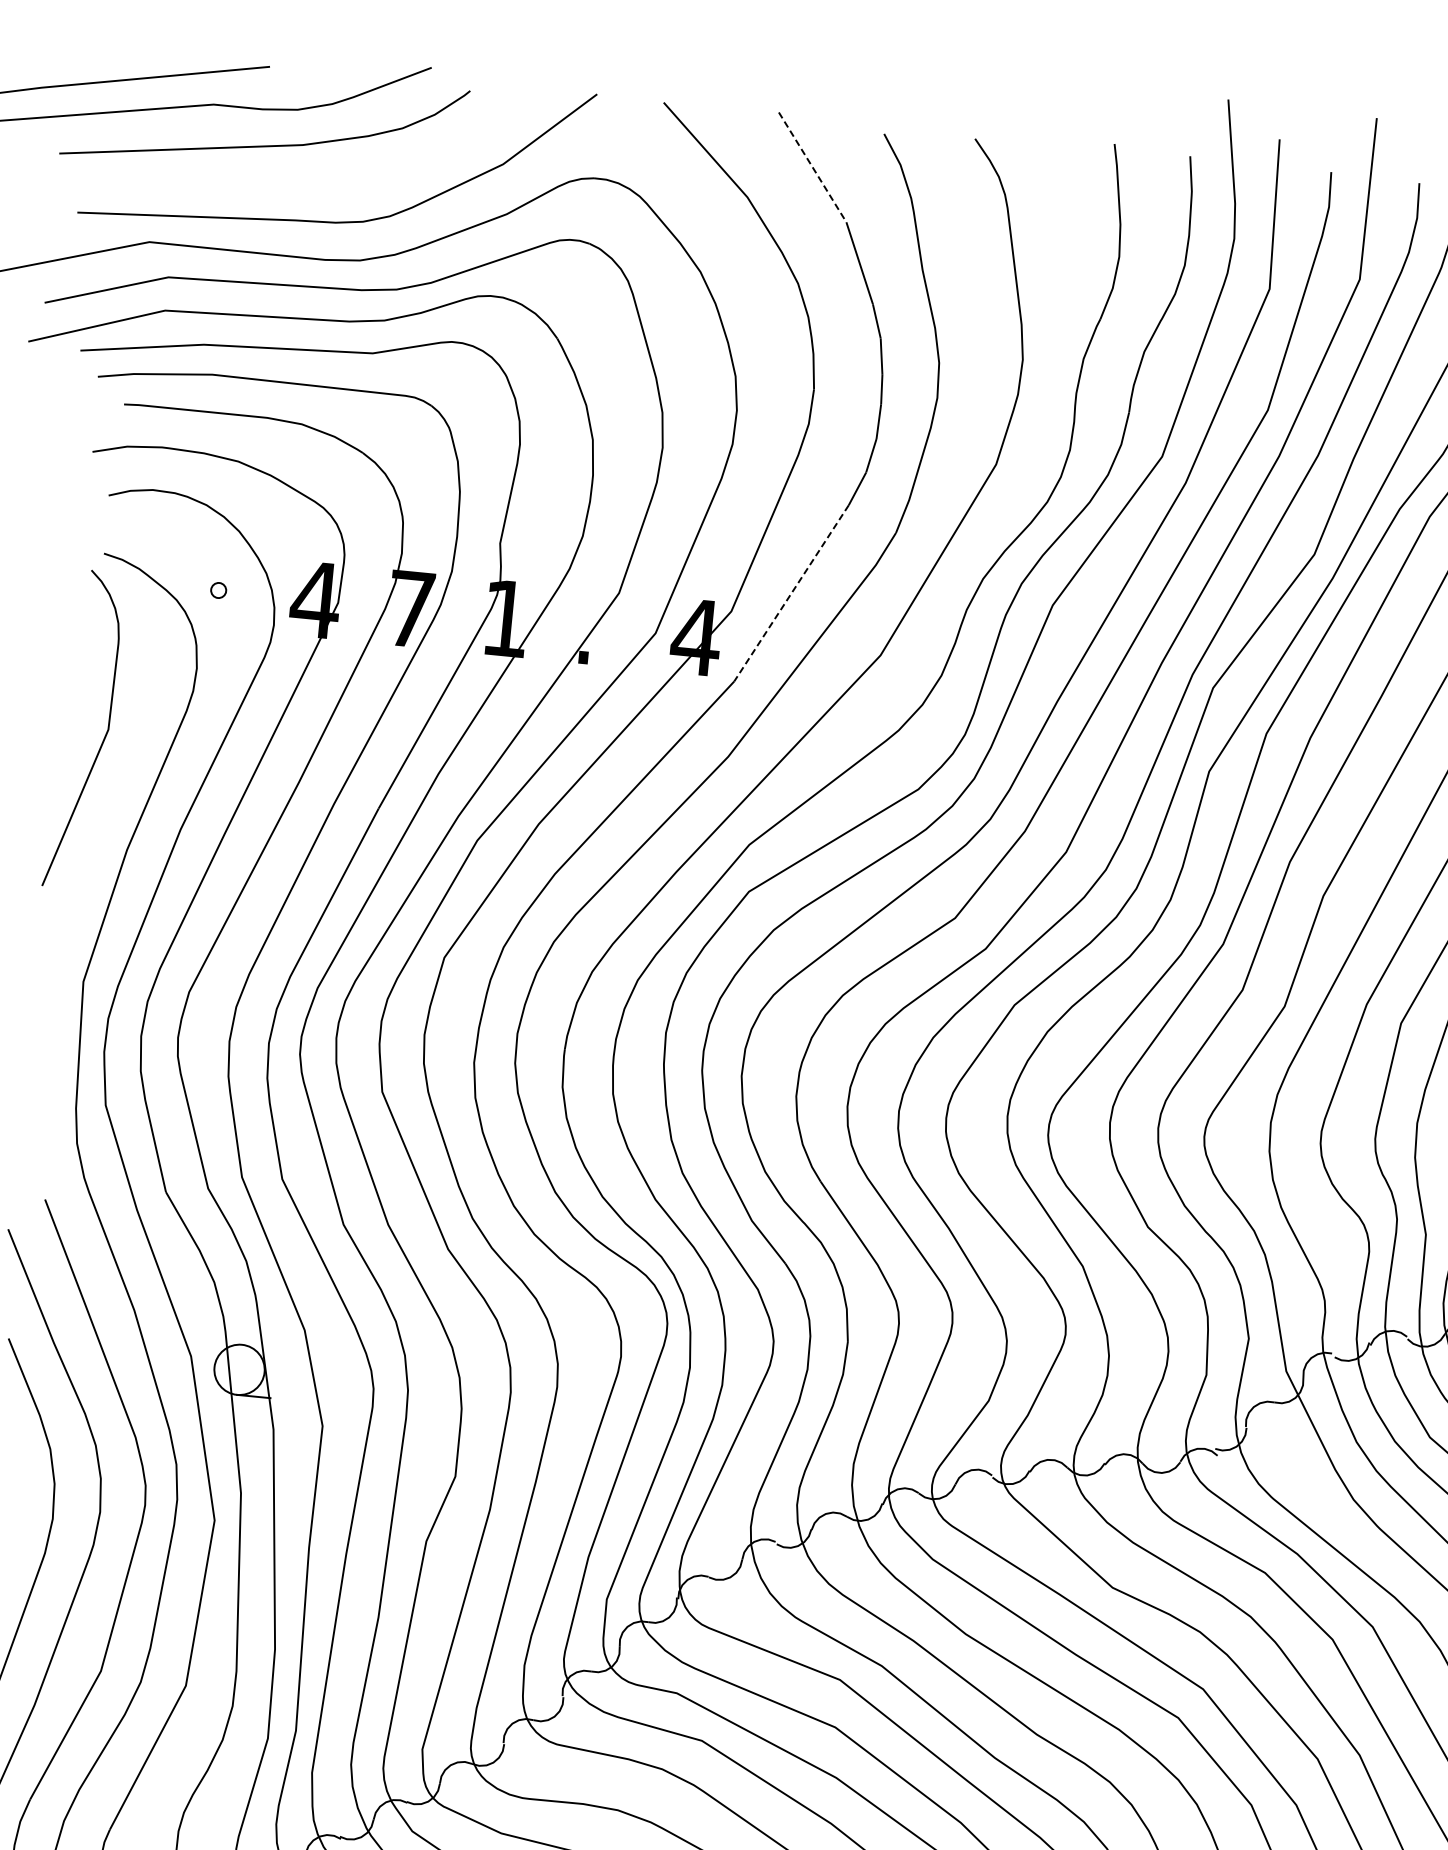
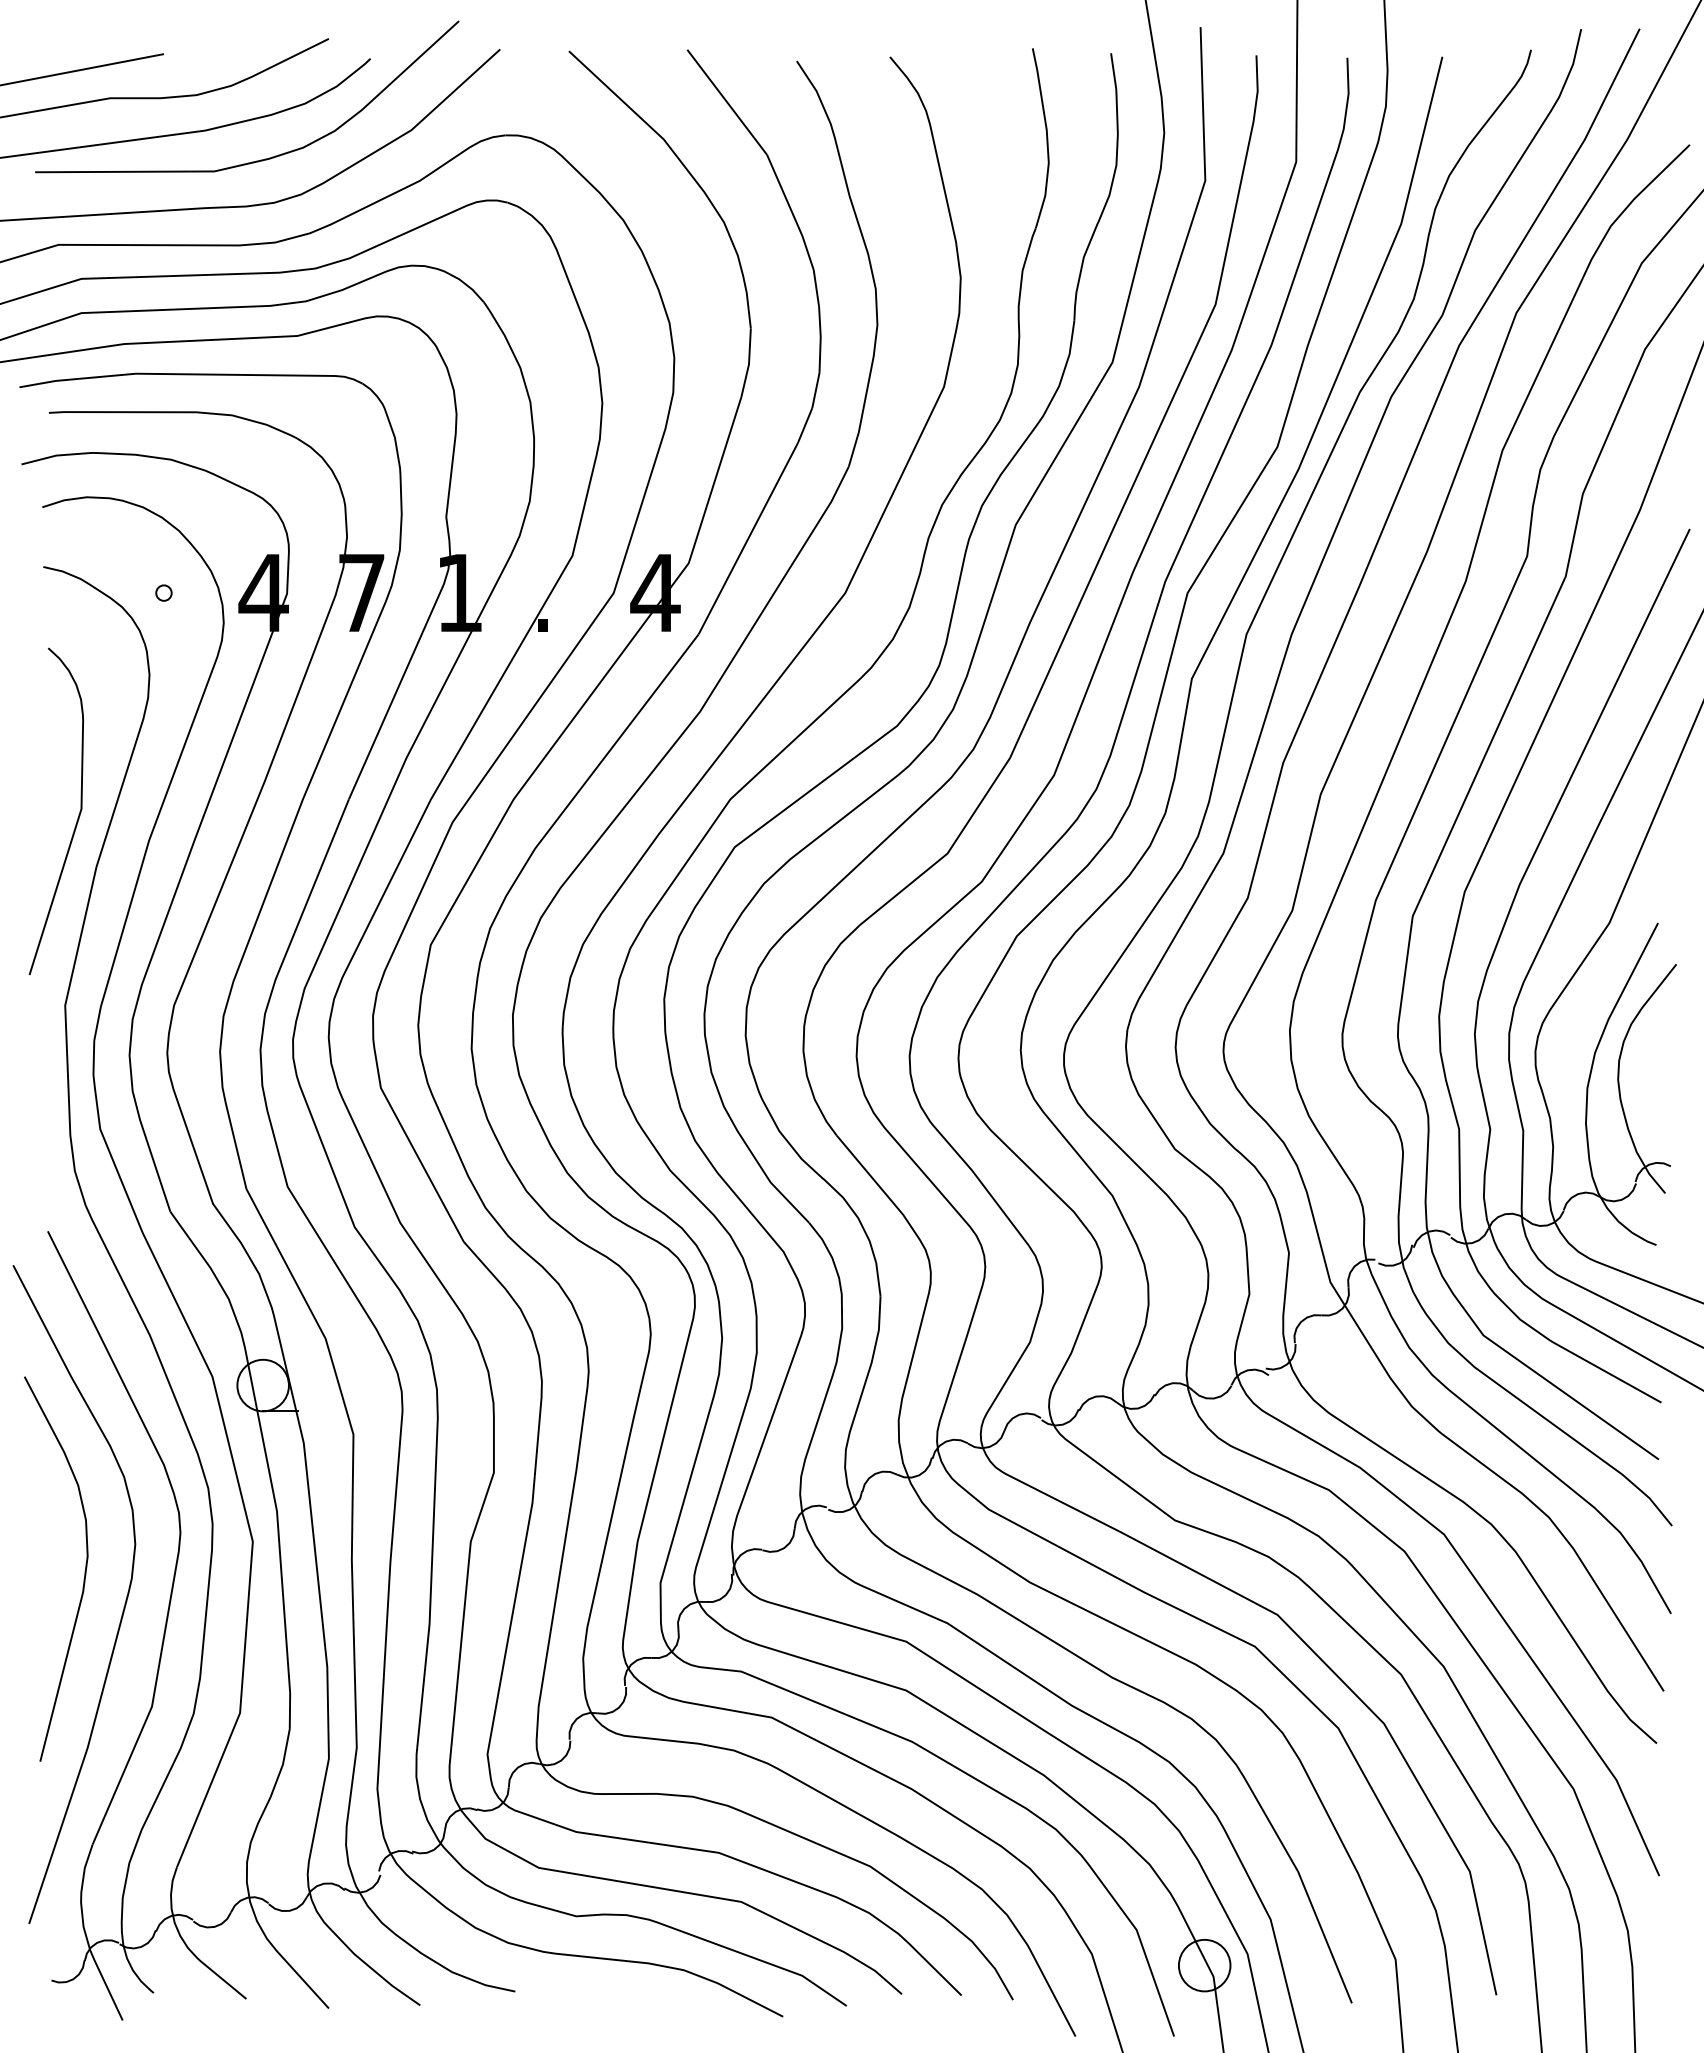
line: (812, 167) -> (727, 102), dashed -> solid
curve: (353, 178) -> (260, 159), added
line: (791, 593) -> (748, 538), dashed -> solid
curve: (103, 737) -> (77, 817), moved

